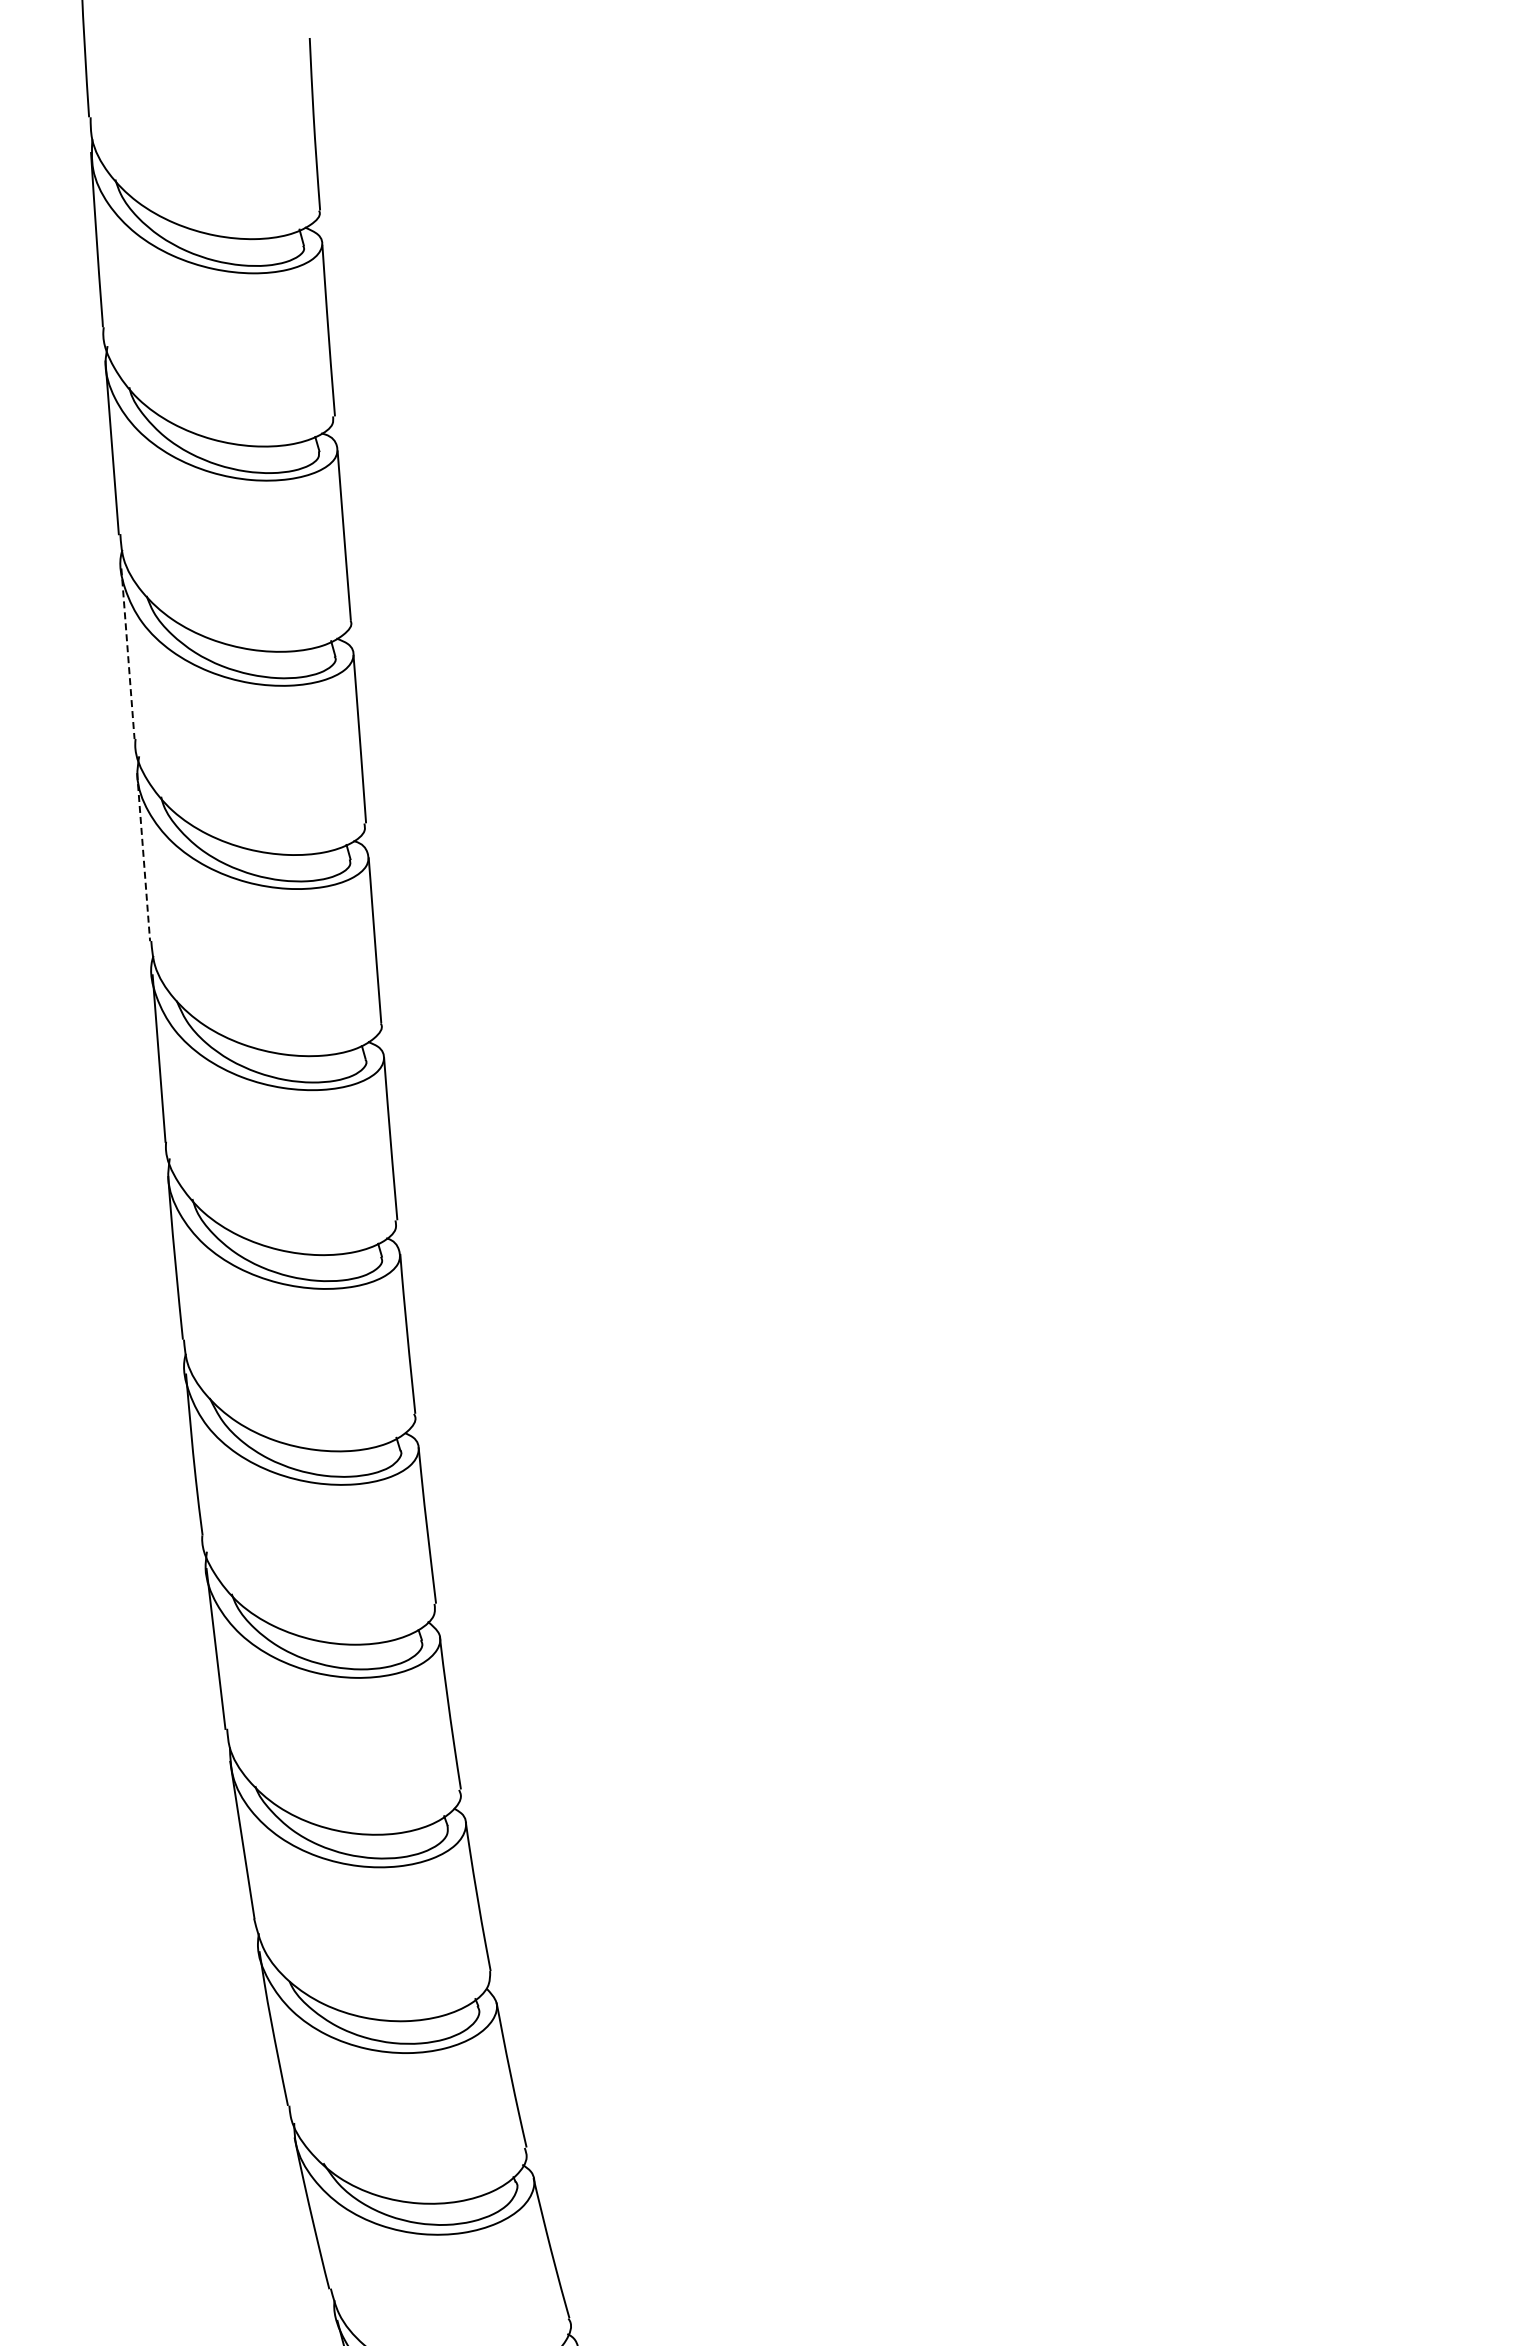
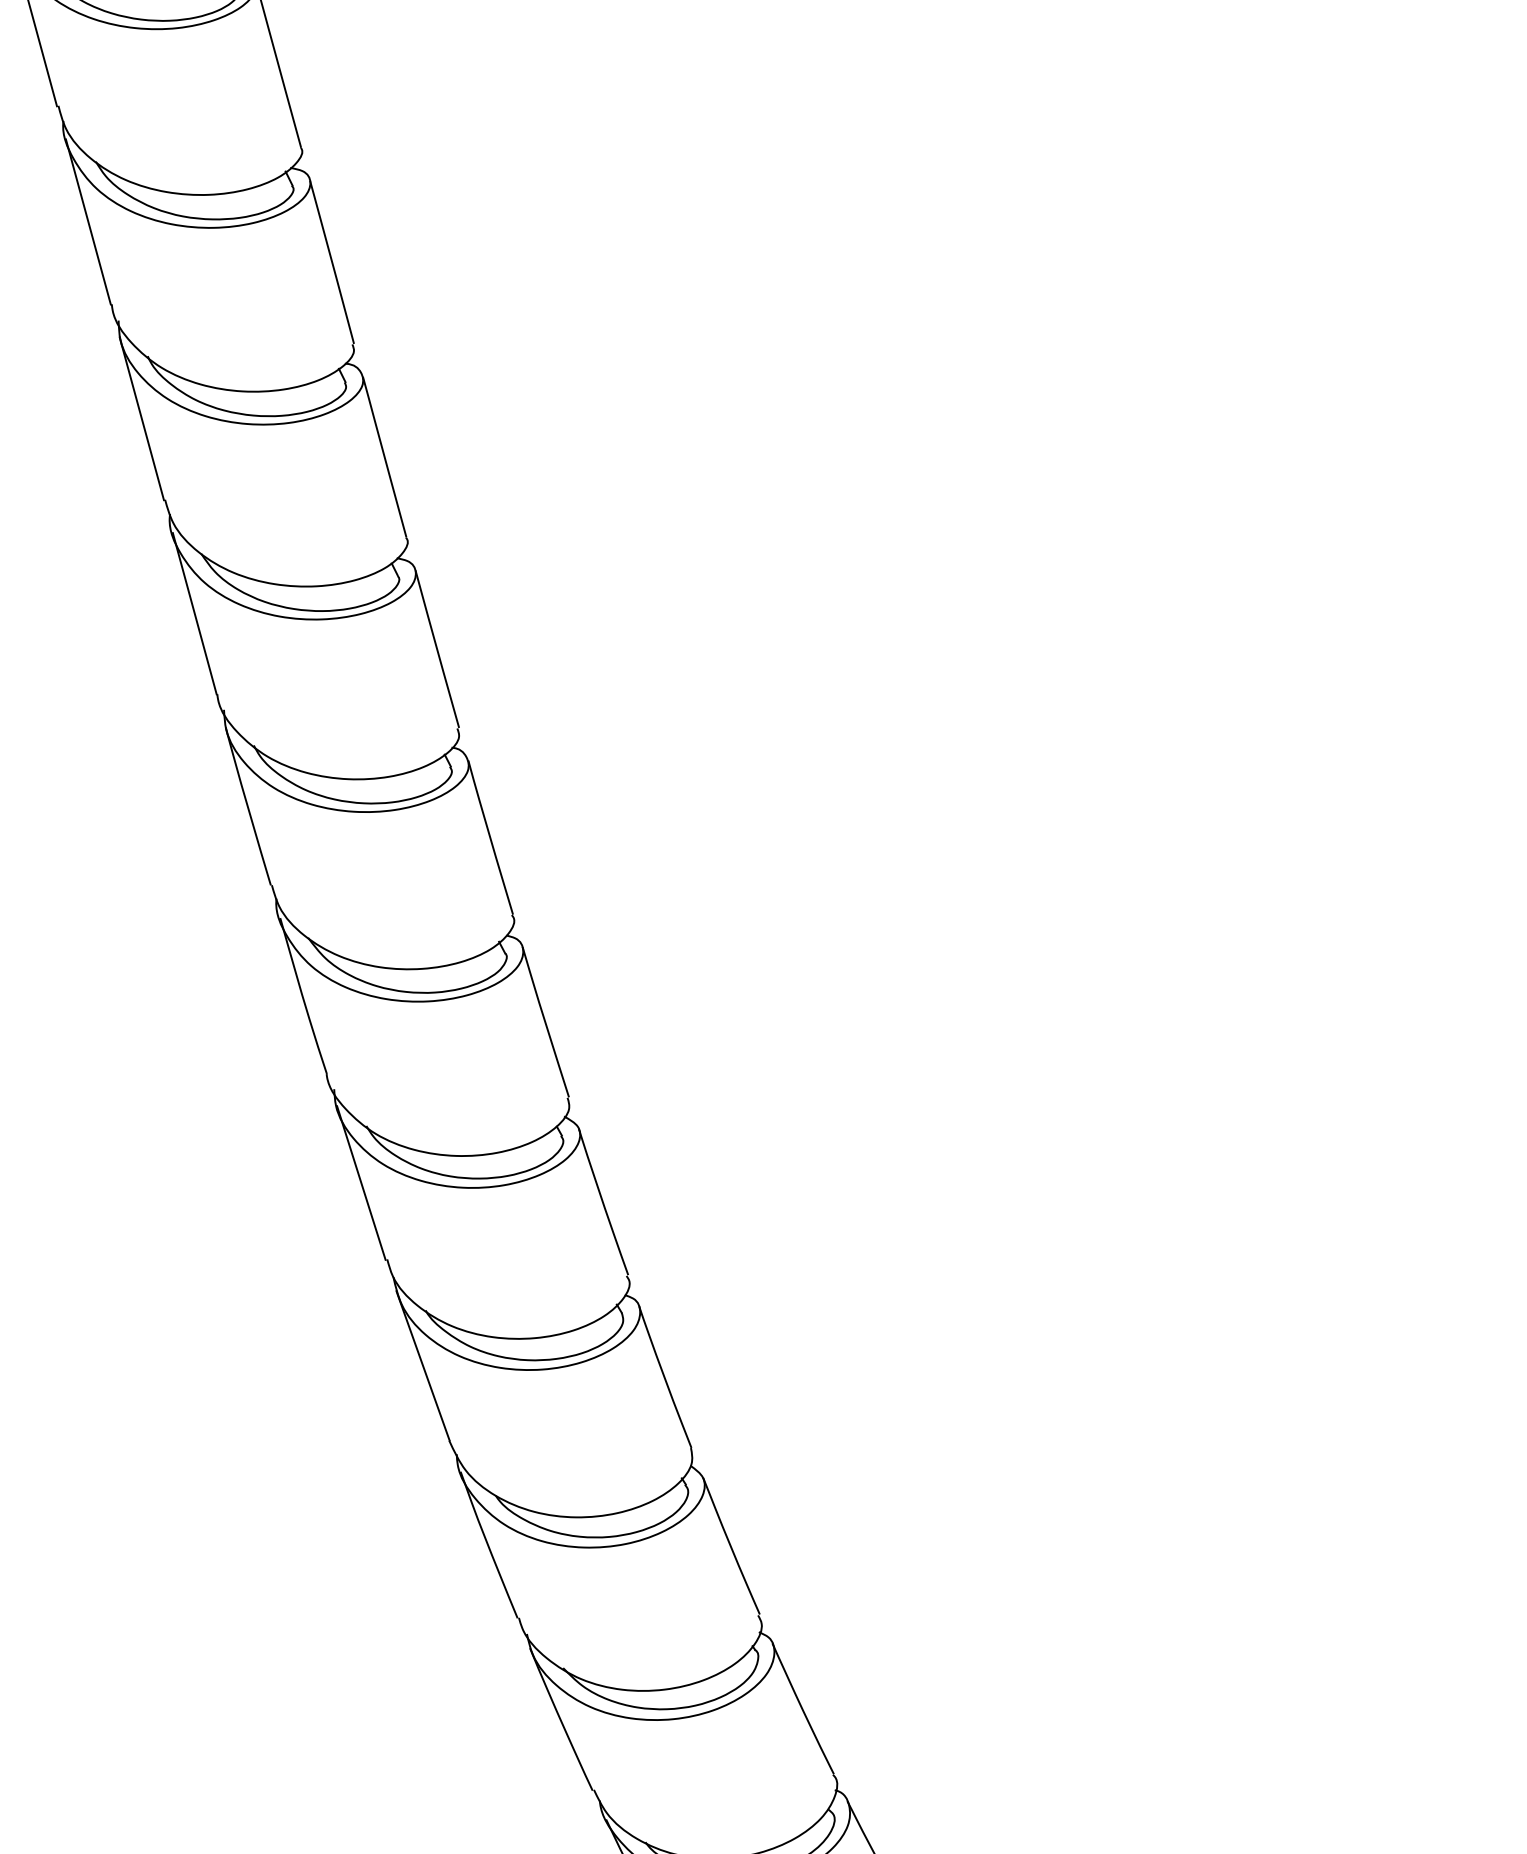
line: (127, 653) -> (87, 221), dashed -> solid
line: (143, 857) -> (141, 419), dashed -> solid

